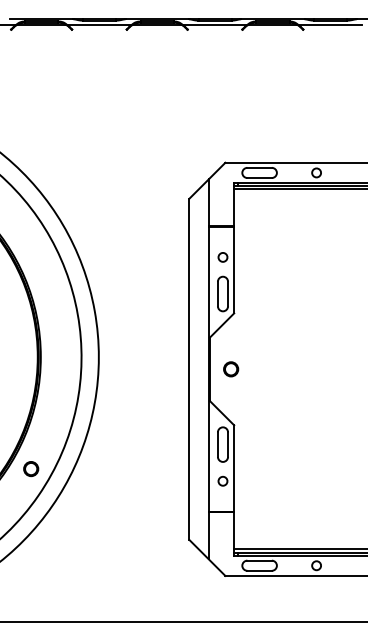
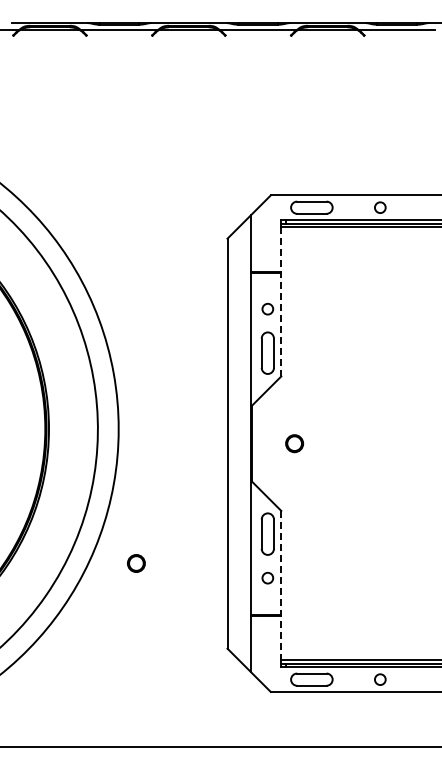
line: (234, 251) -> (281, 301), solid -> dashed
circle: (231, 369) -> (294, 443), moved
circle: (31, 469) -> (136, 563), moved
line: (234, 487) -> (281, 585), solid -> dashed

